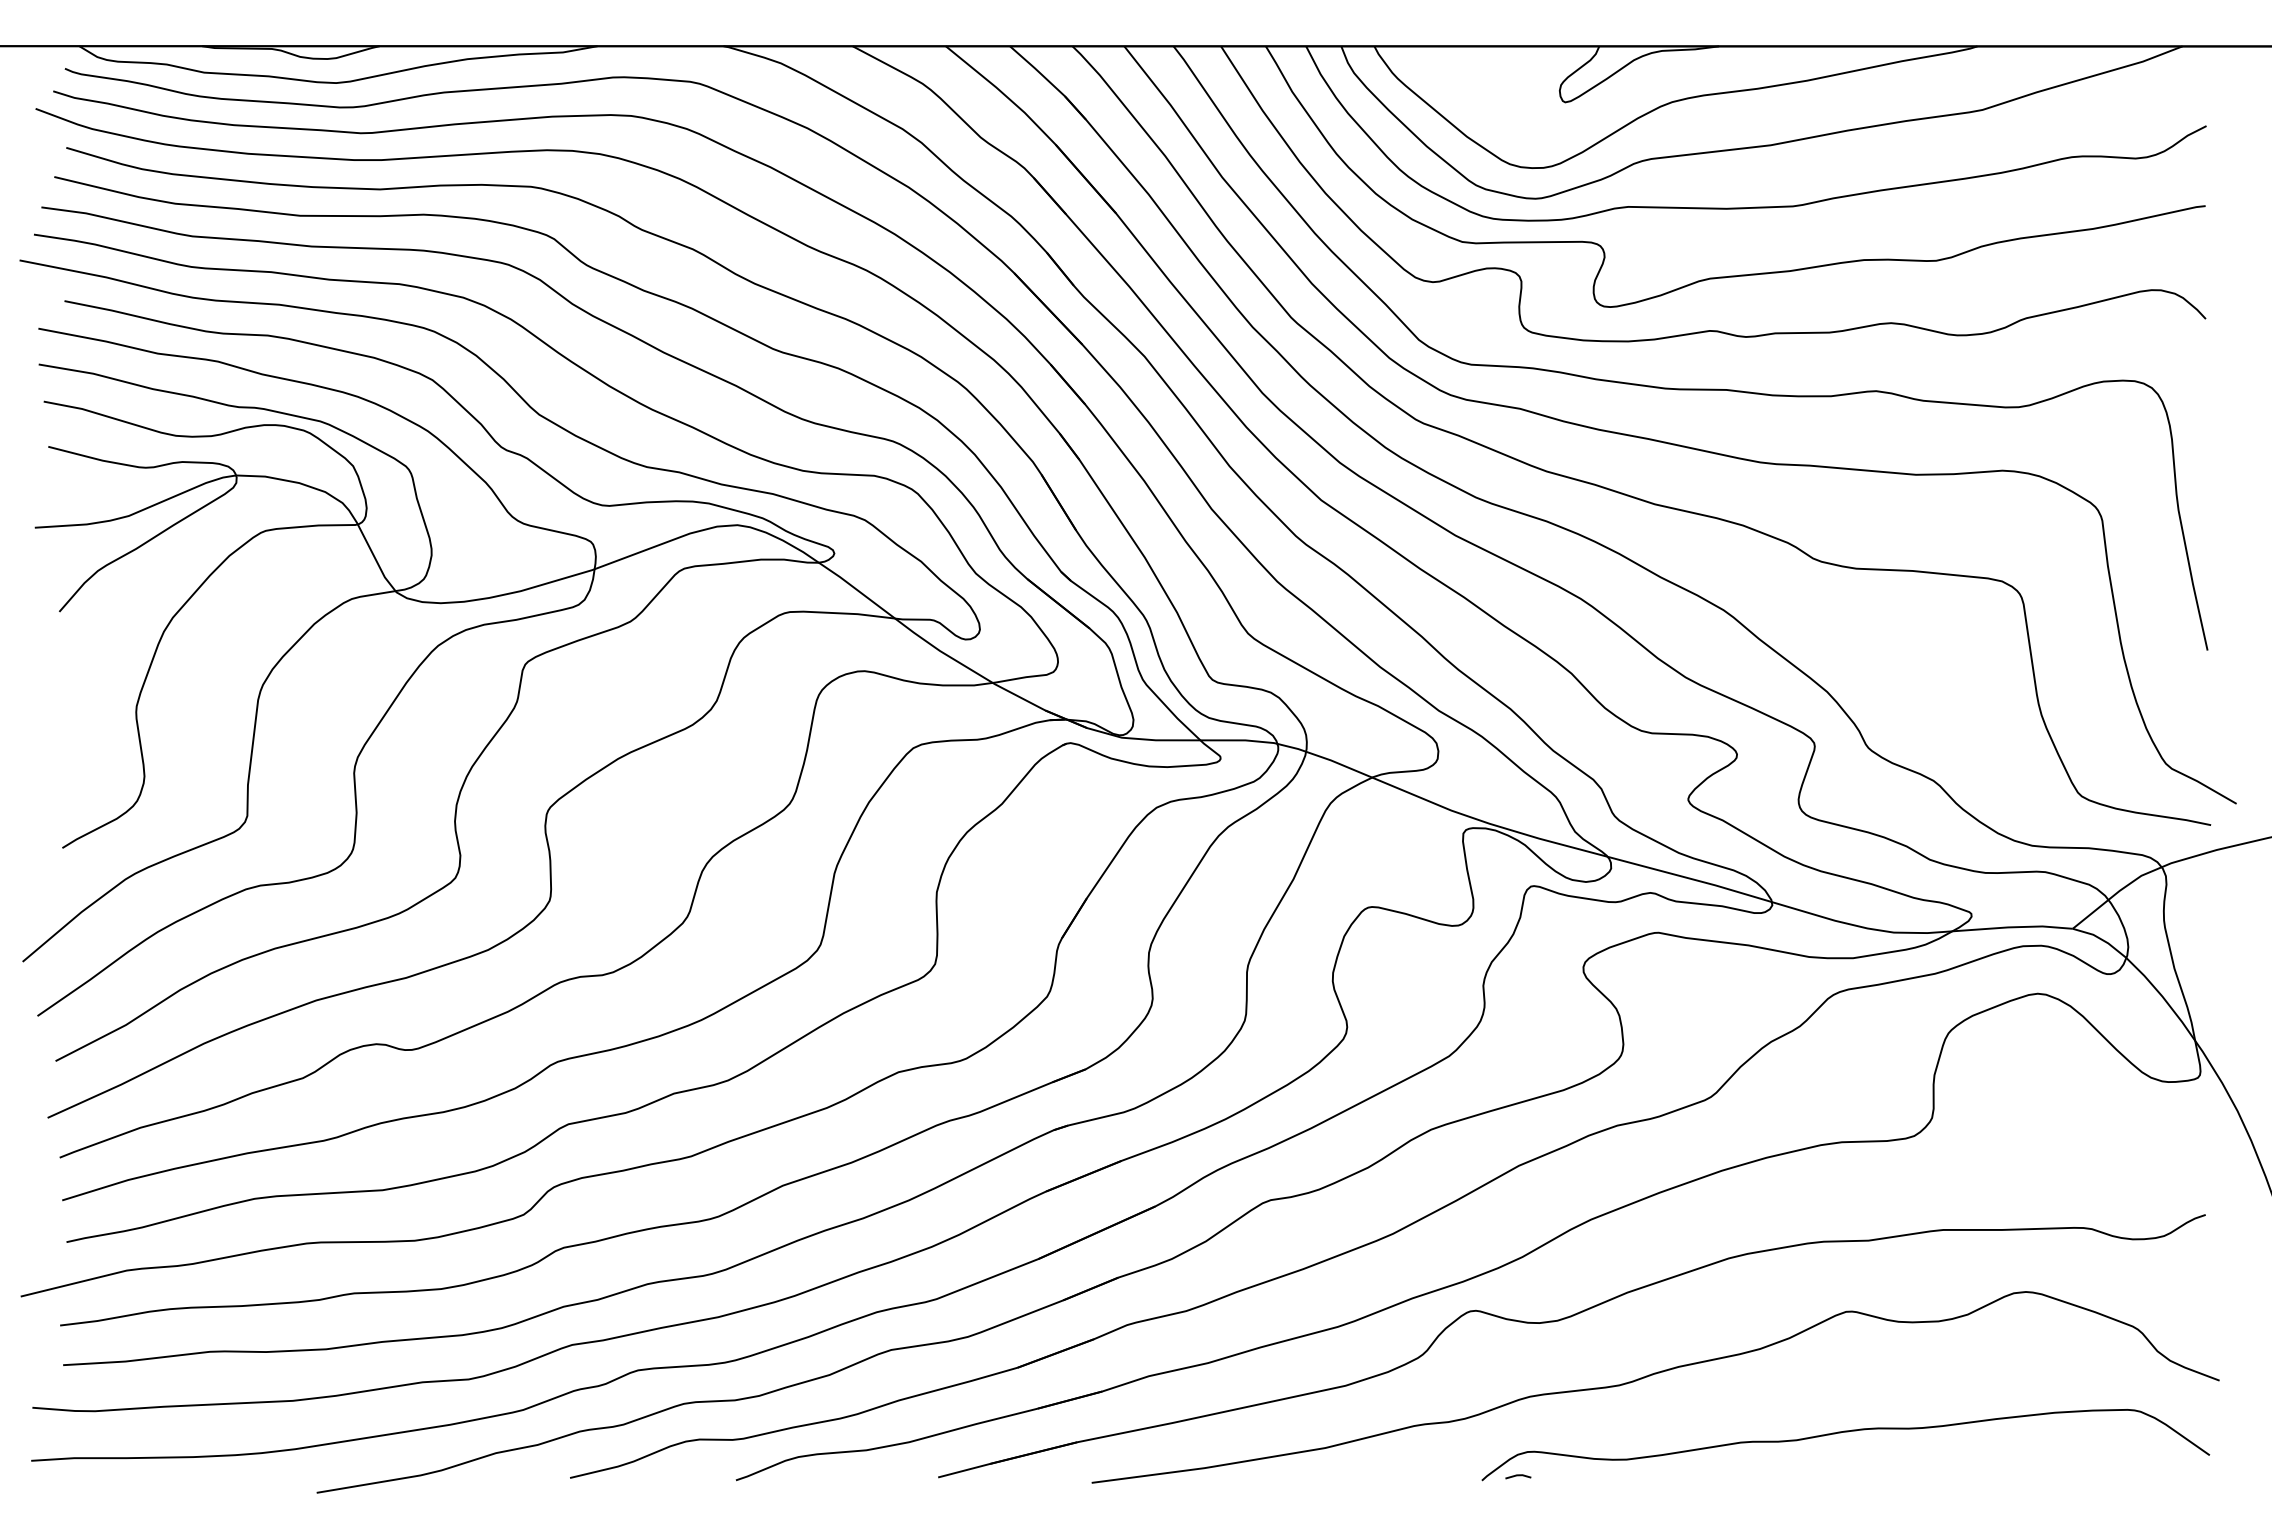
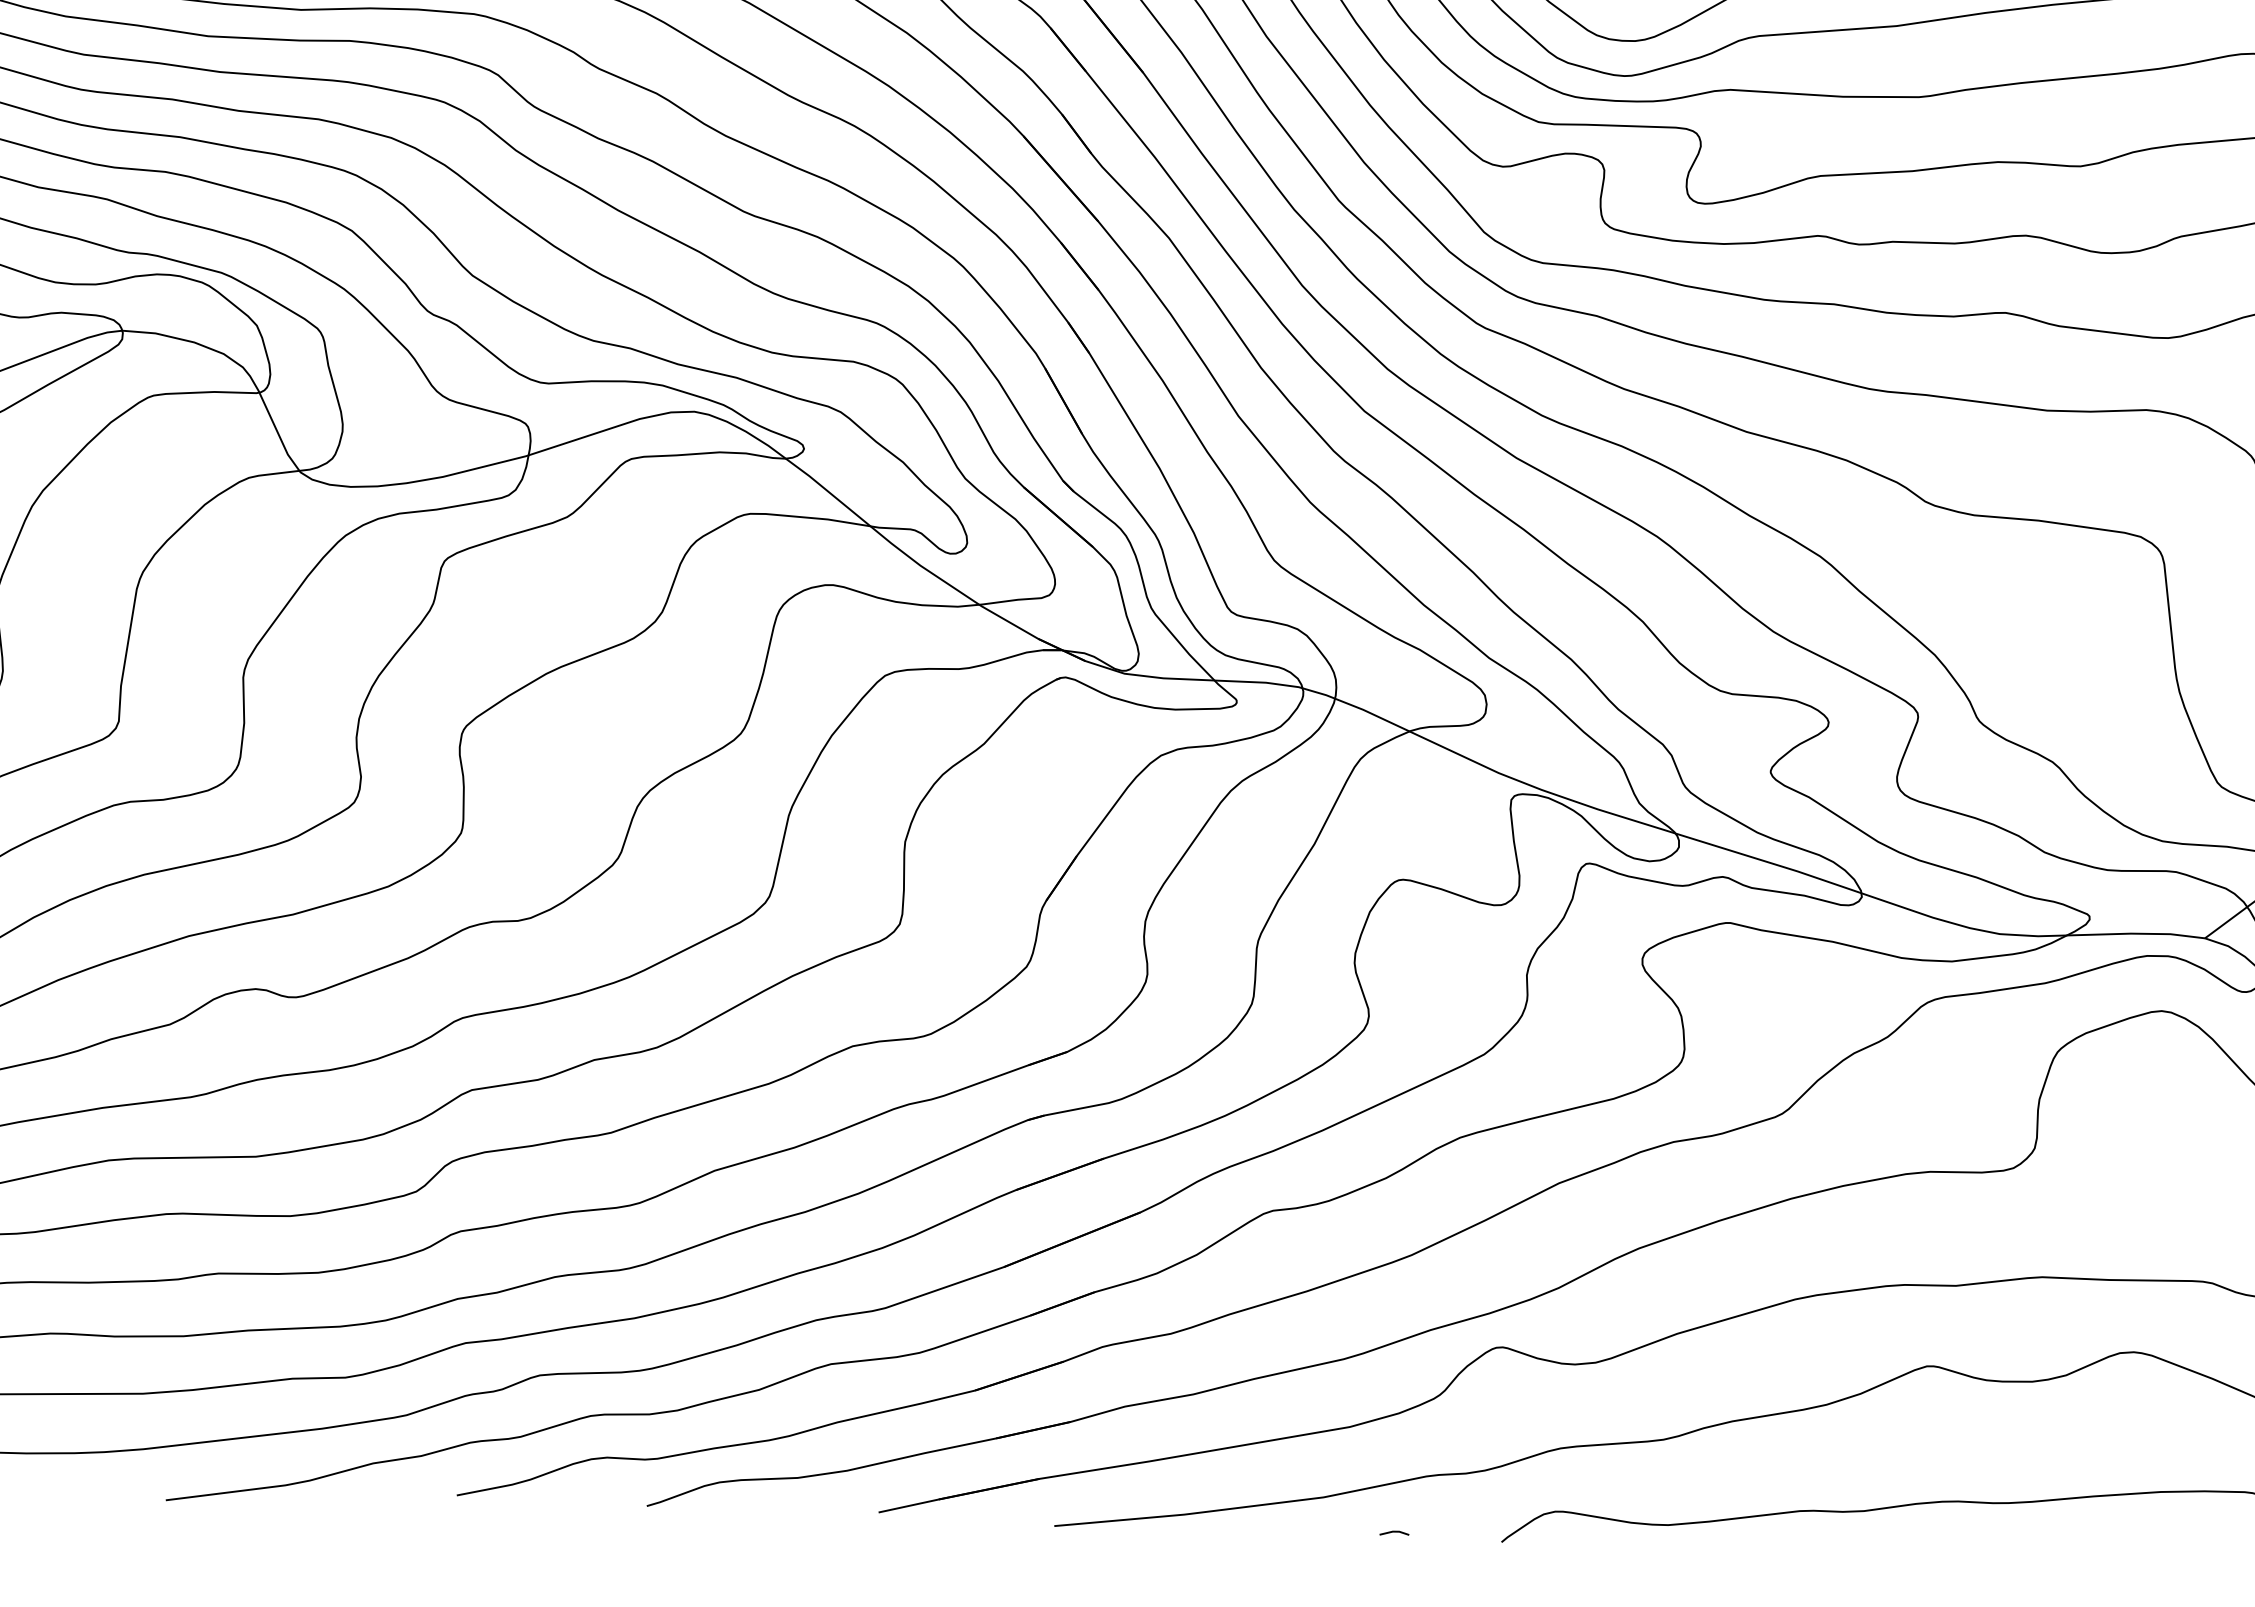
line: (1518, 1476) -> (1394, 1533), moved

